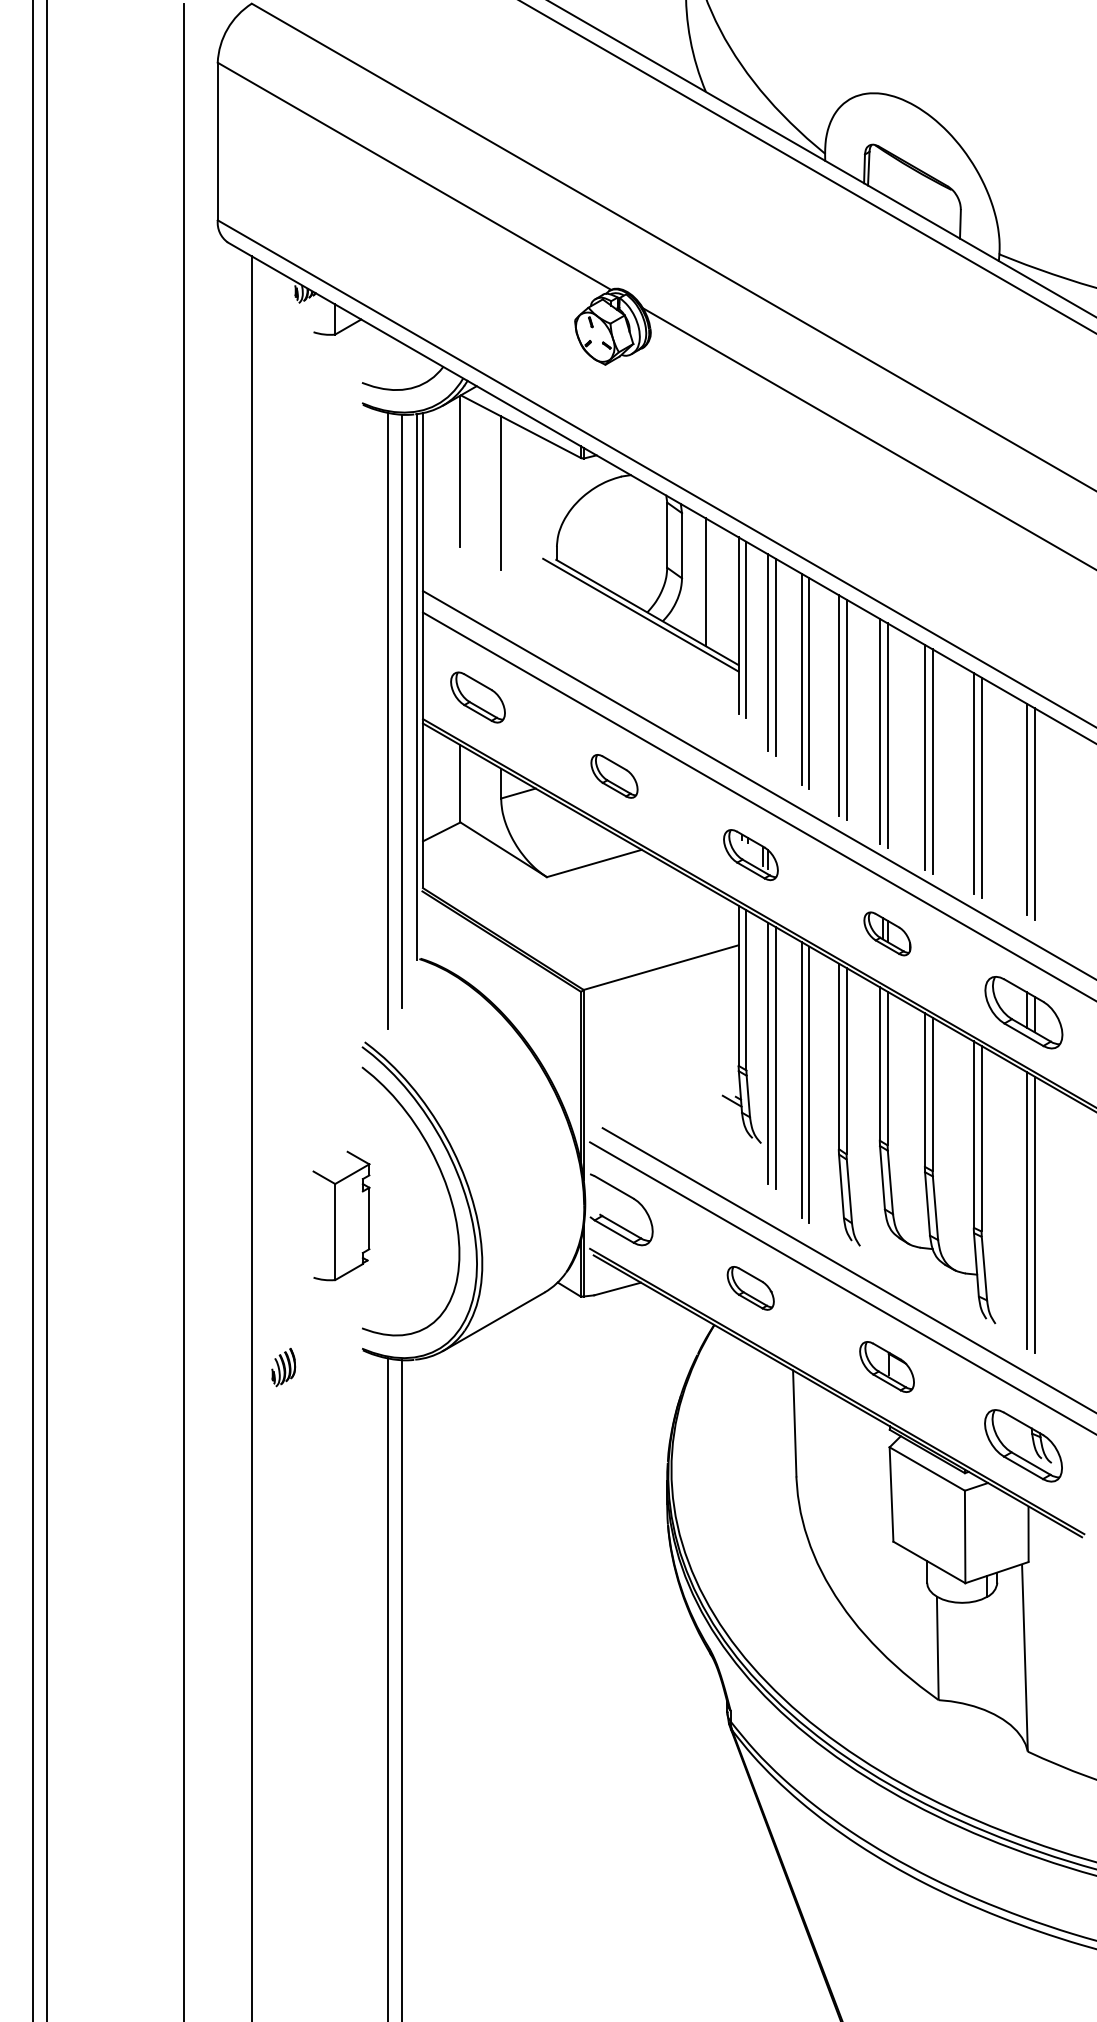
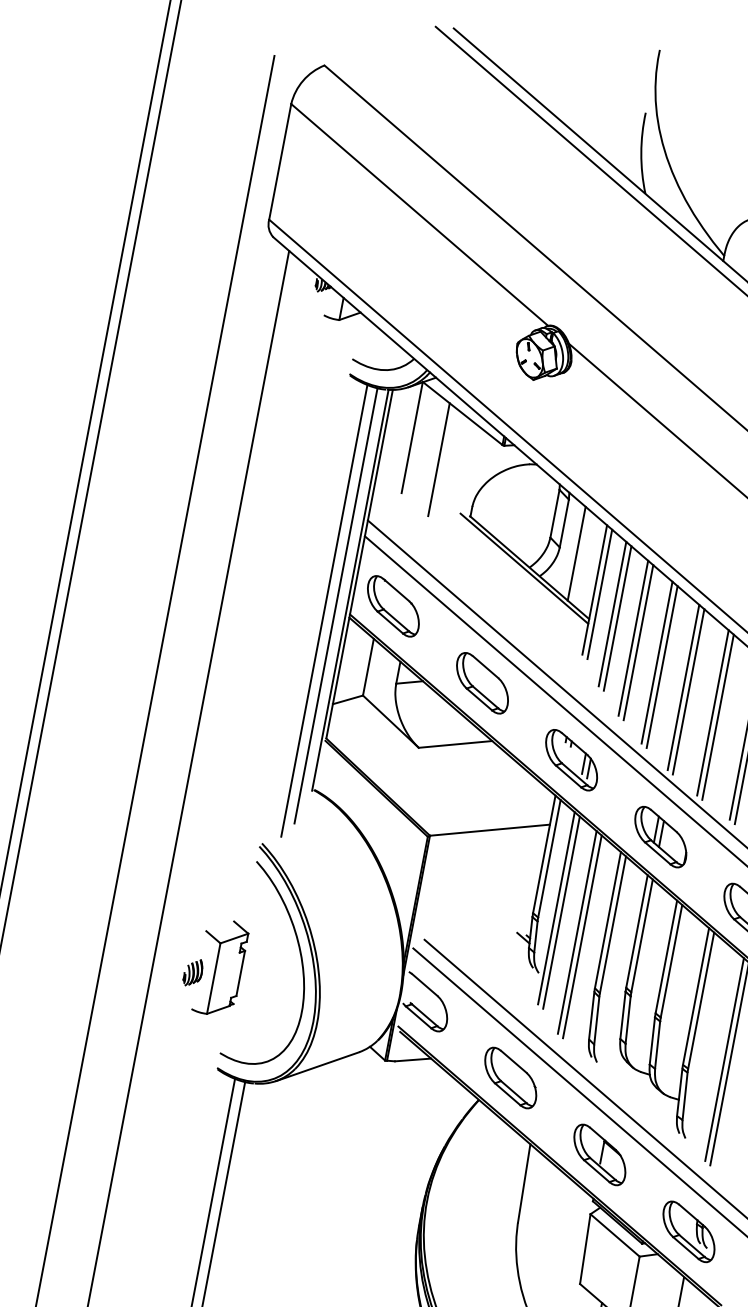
part: (477, 697) -> (393, 606), size x1.43
part: (614, 776) -> (482, 683), size x1.67
part: (750, 854) -> (571, 759), size x1.43
part: (887, 933) -> (660, 836), size x1.67
part: (750, 1288) -> (510, 1078), size x1.67
part: (886, 1366) -> (599, 1154), size x1.43
part: (283, 1367) -> (193, 972), moved

